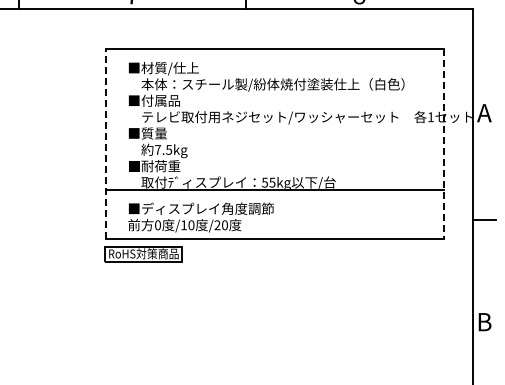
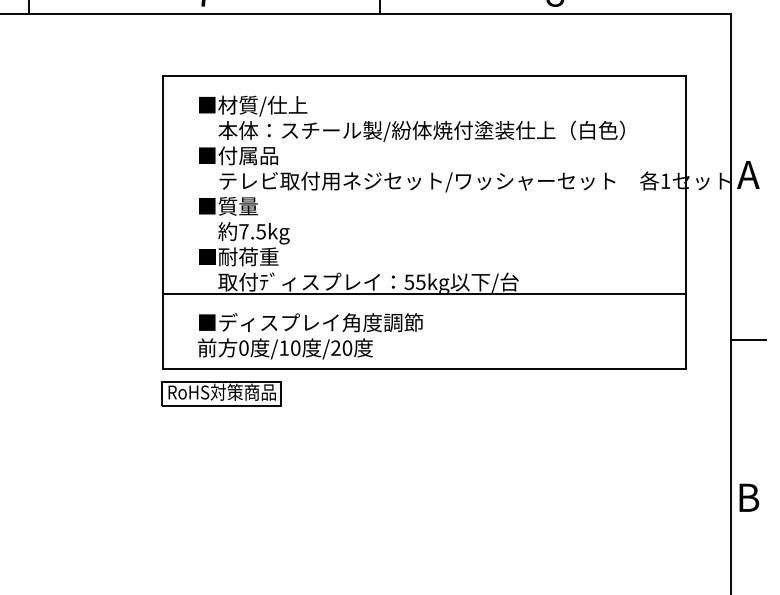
line: (105, 144) -> (162, 223), dashed -> solid
line: (443, 144) -> (685, 223), dashed -> solid

